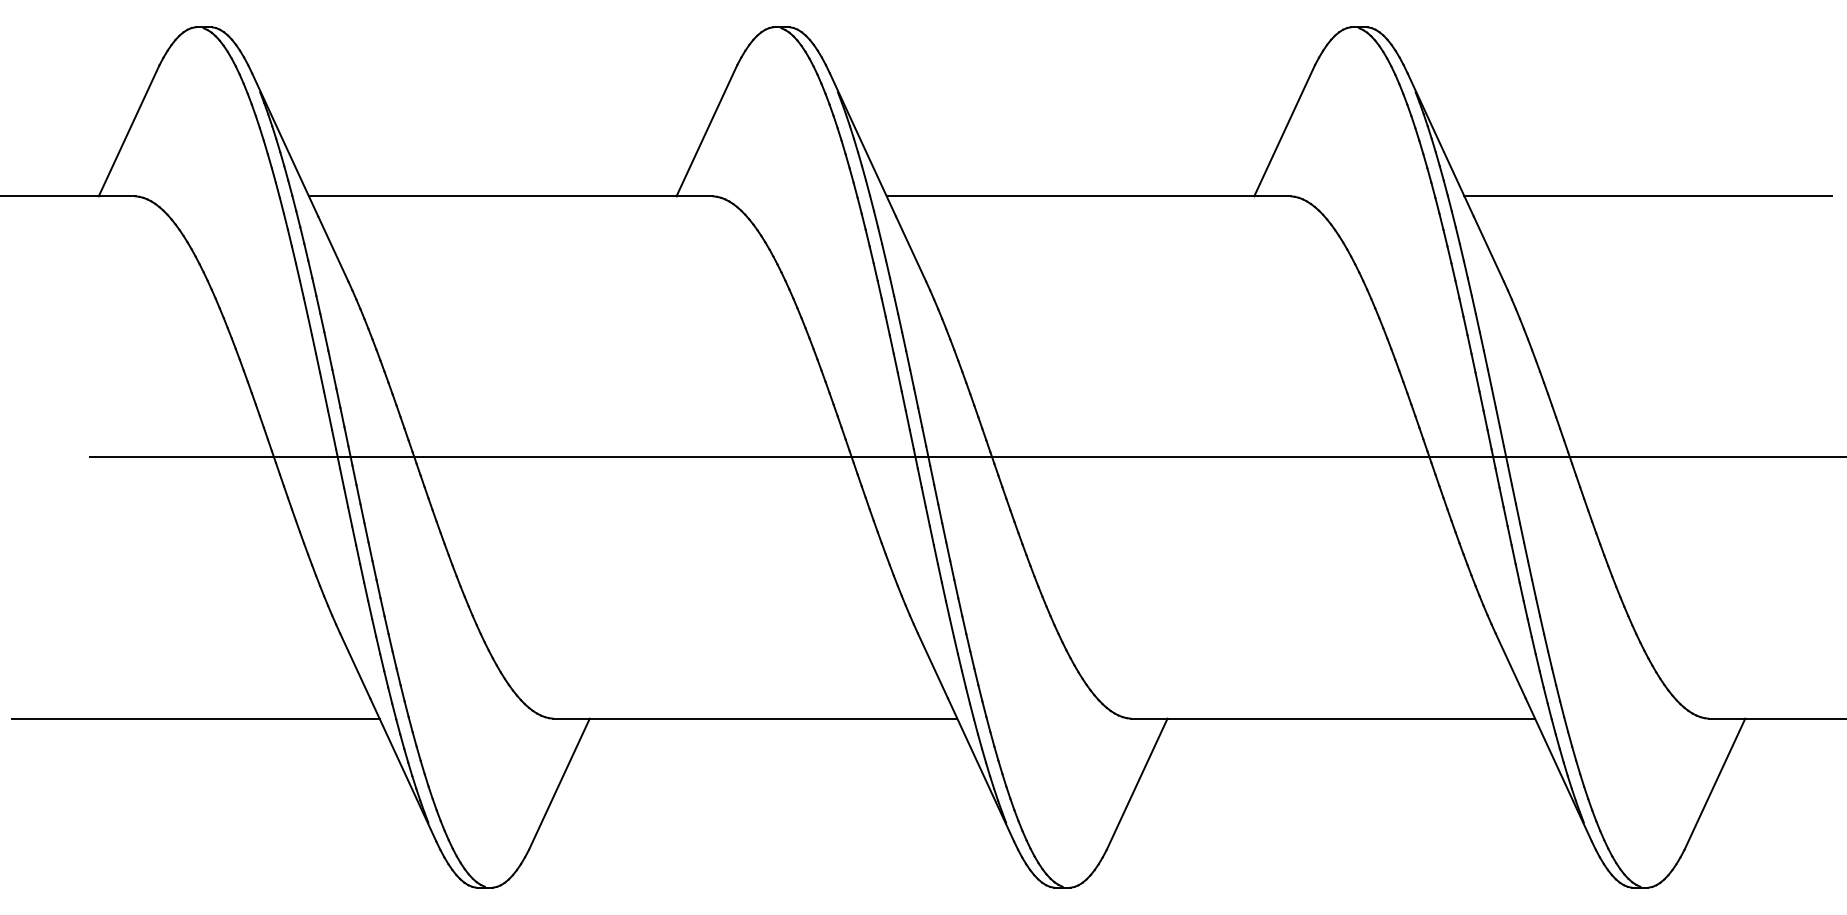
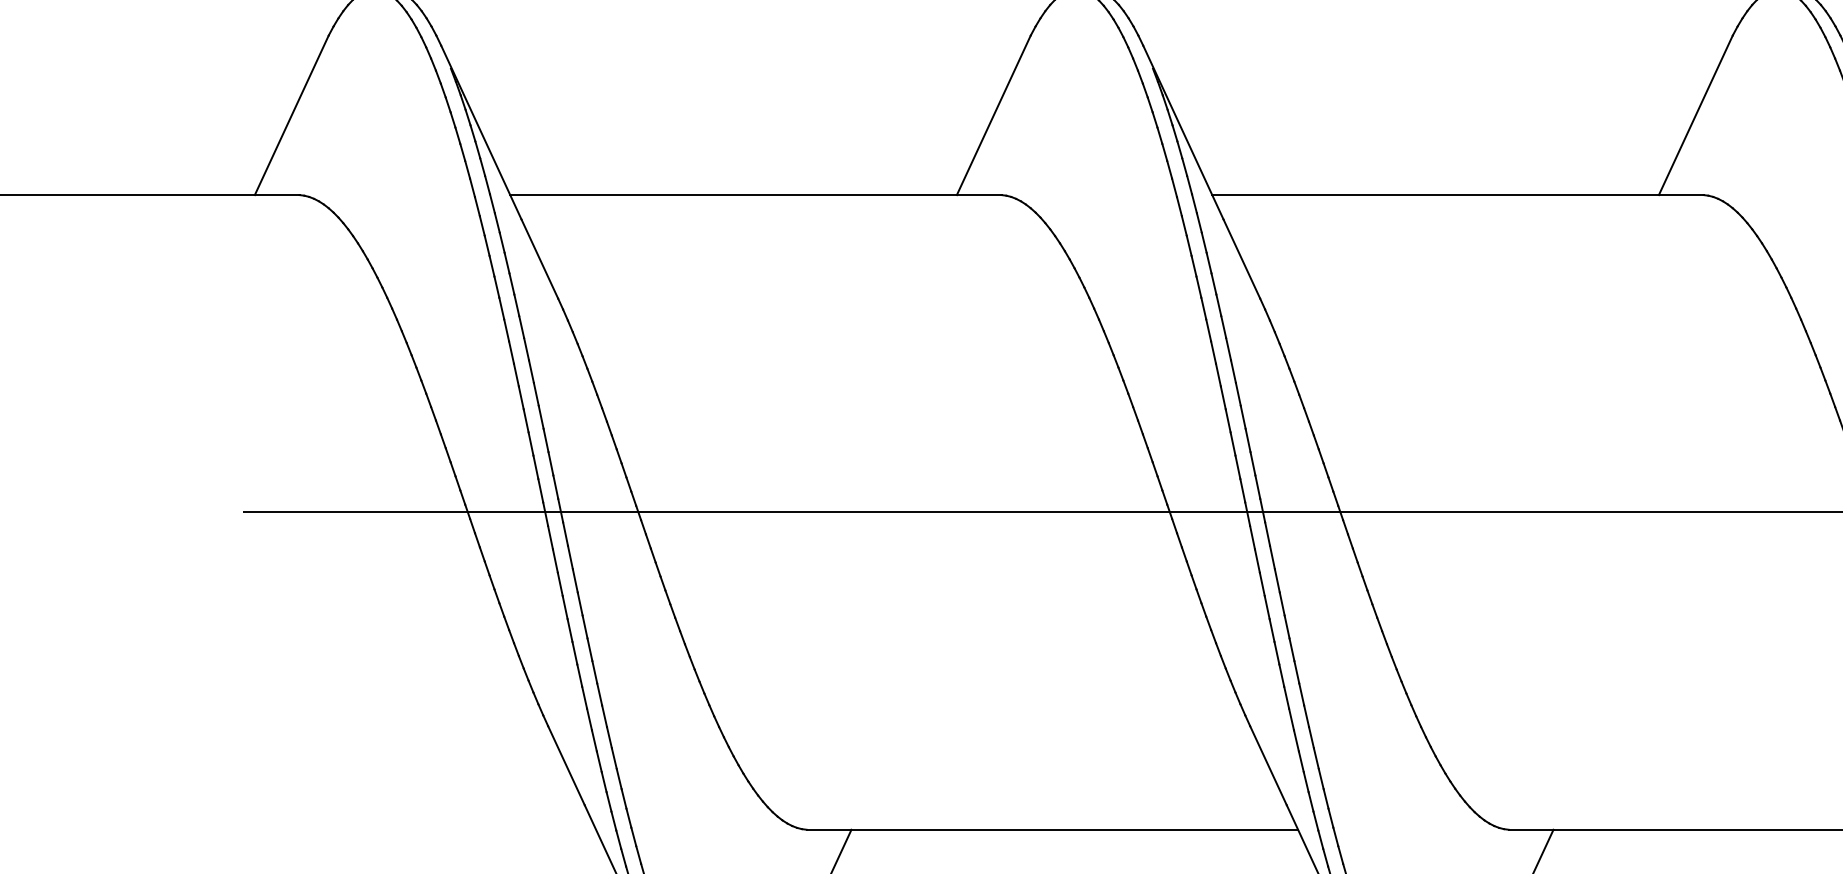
line: (195, 718) -> (372, 829), removed

